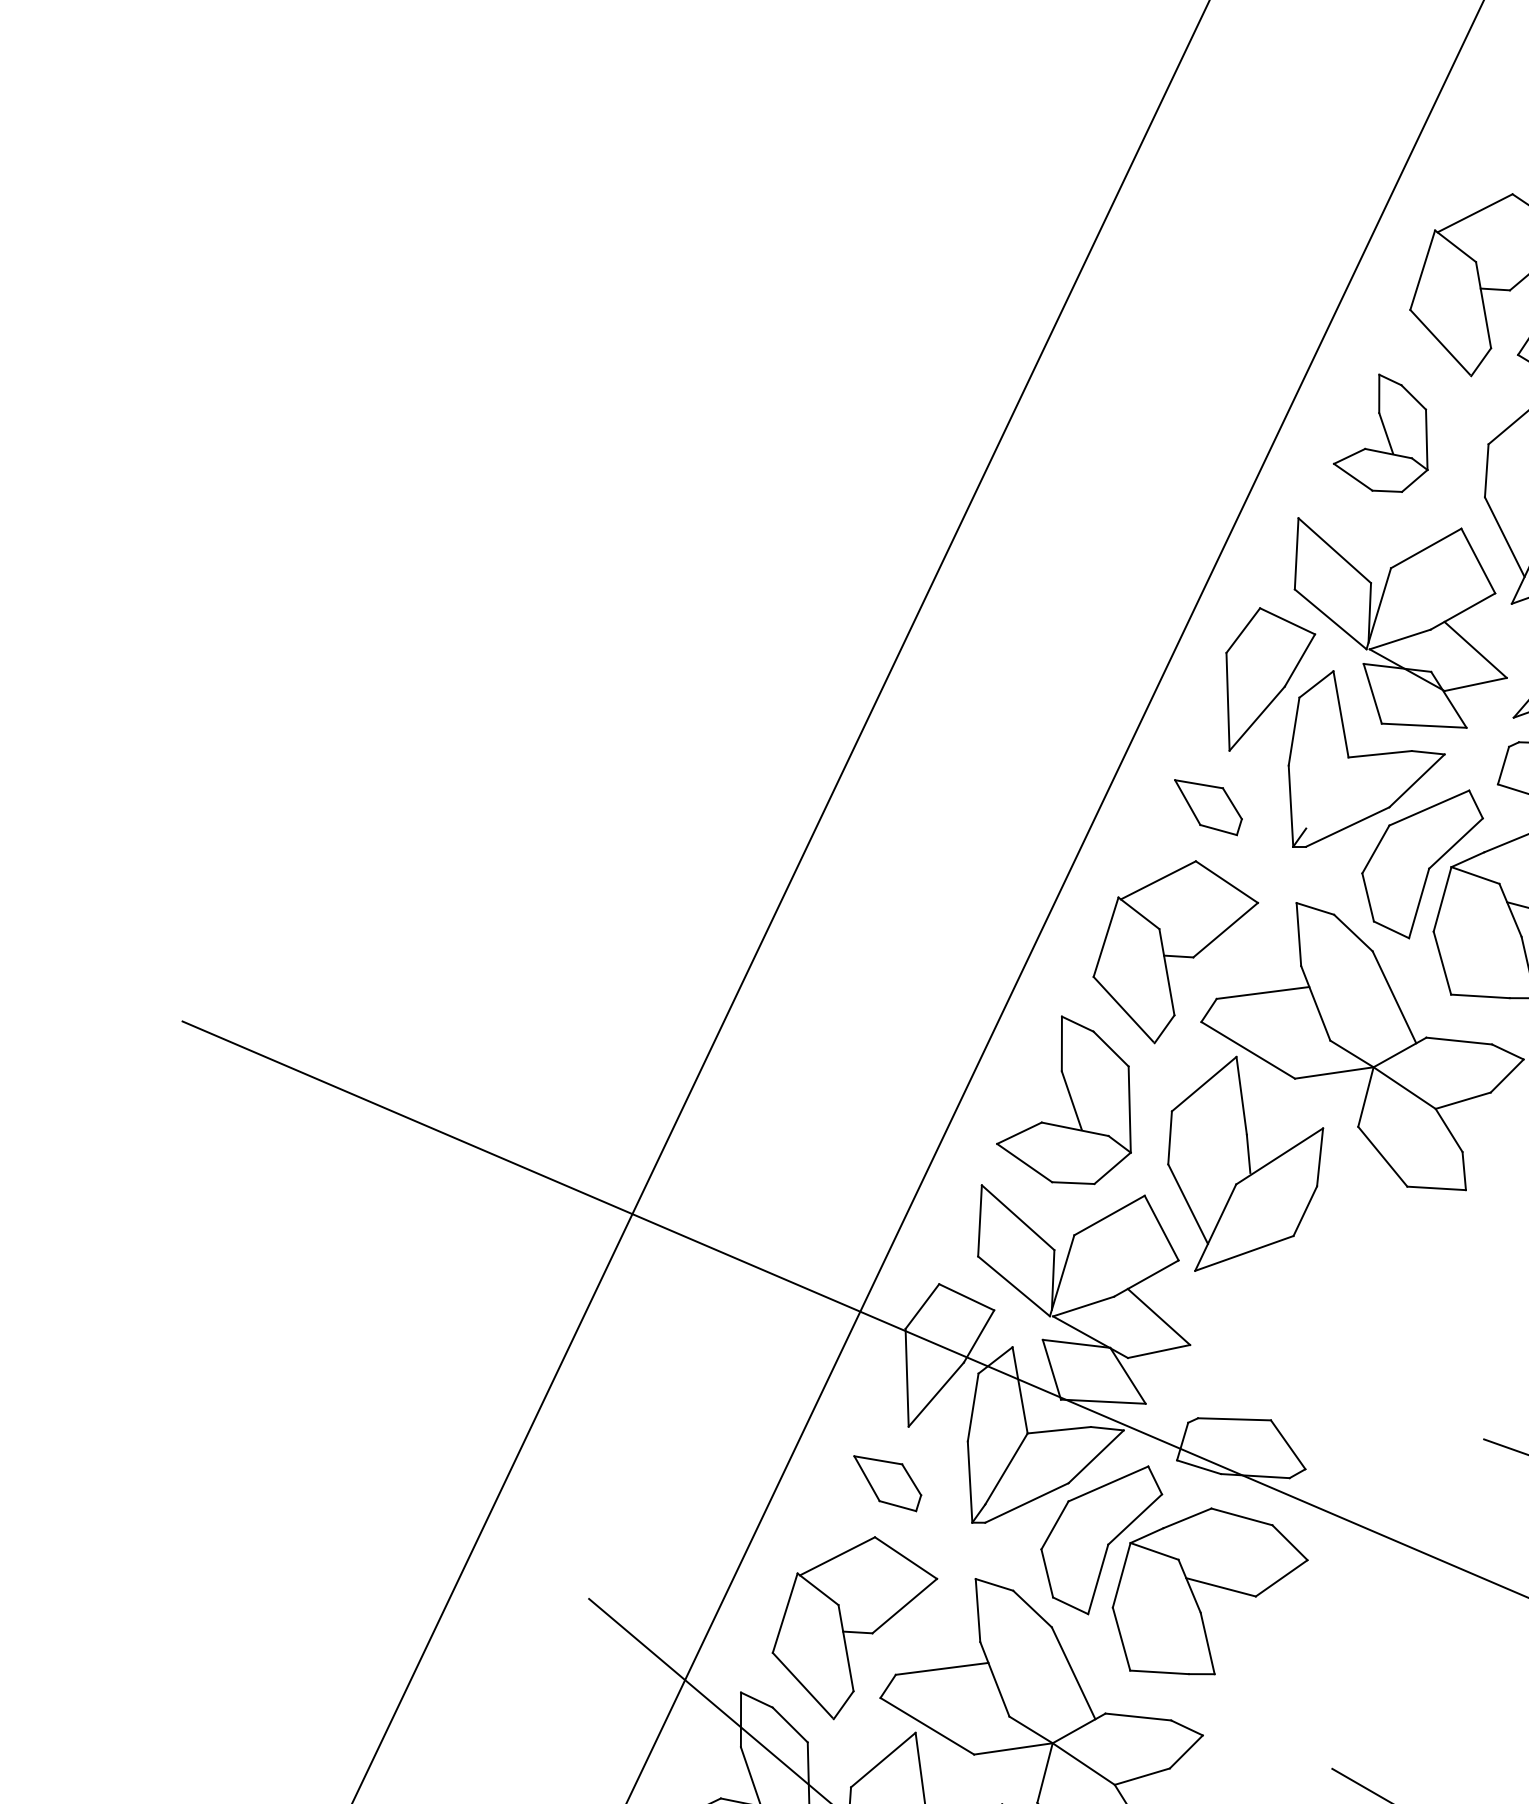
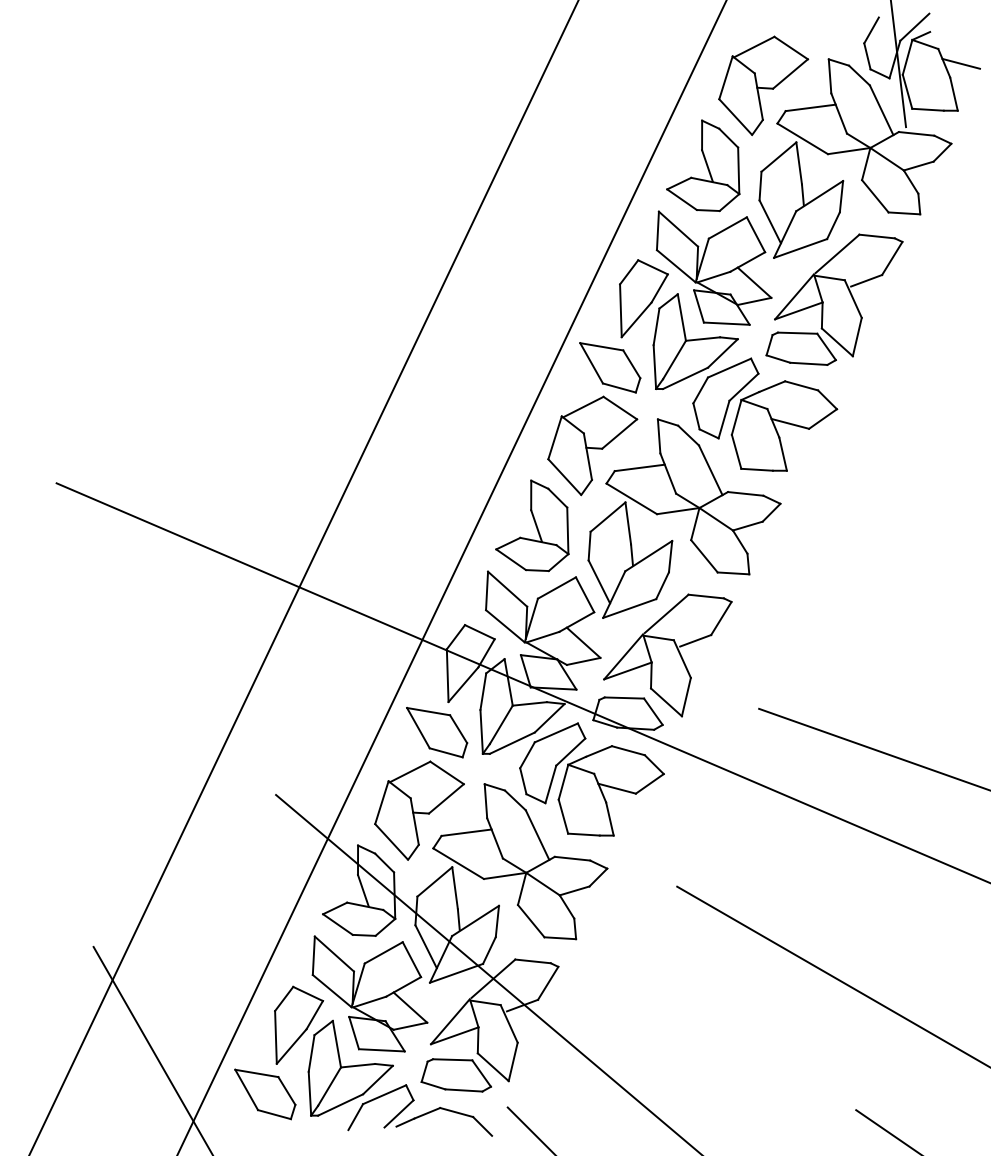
part: (1381, 432) -> (703, 165), size x1.43
line: (1327, 792) -> (674, 359), added
part: (1208, 806) -> (610, 367), size x1.67
part: (1314, 1340) -> (667, 655), added
part: (888, 1483) -> (437, 732), size x1.67

